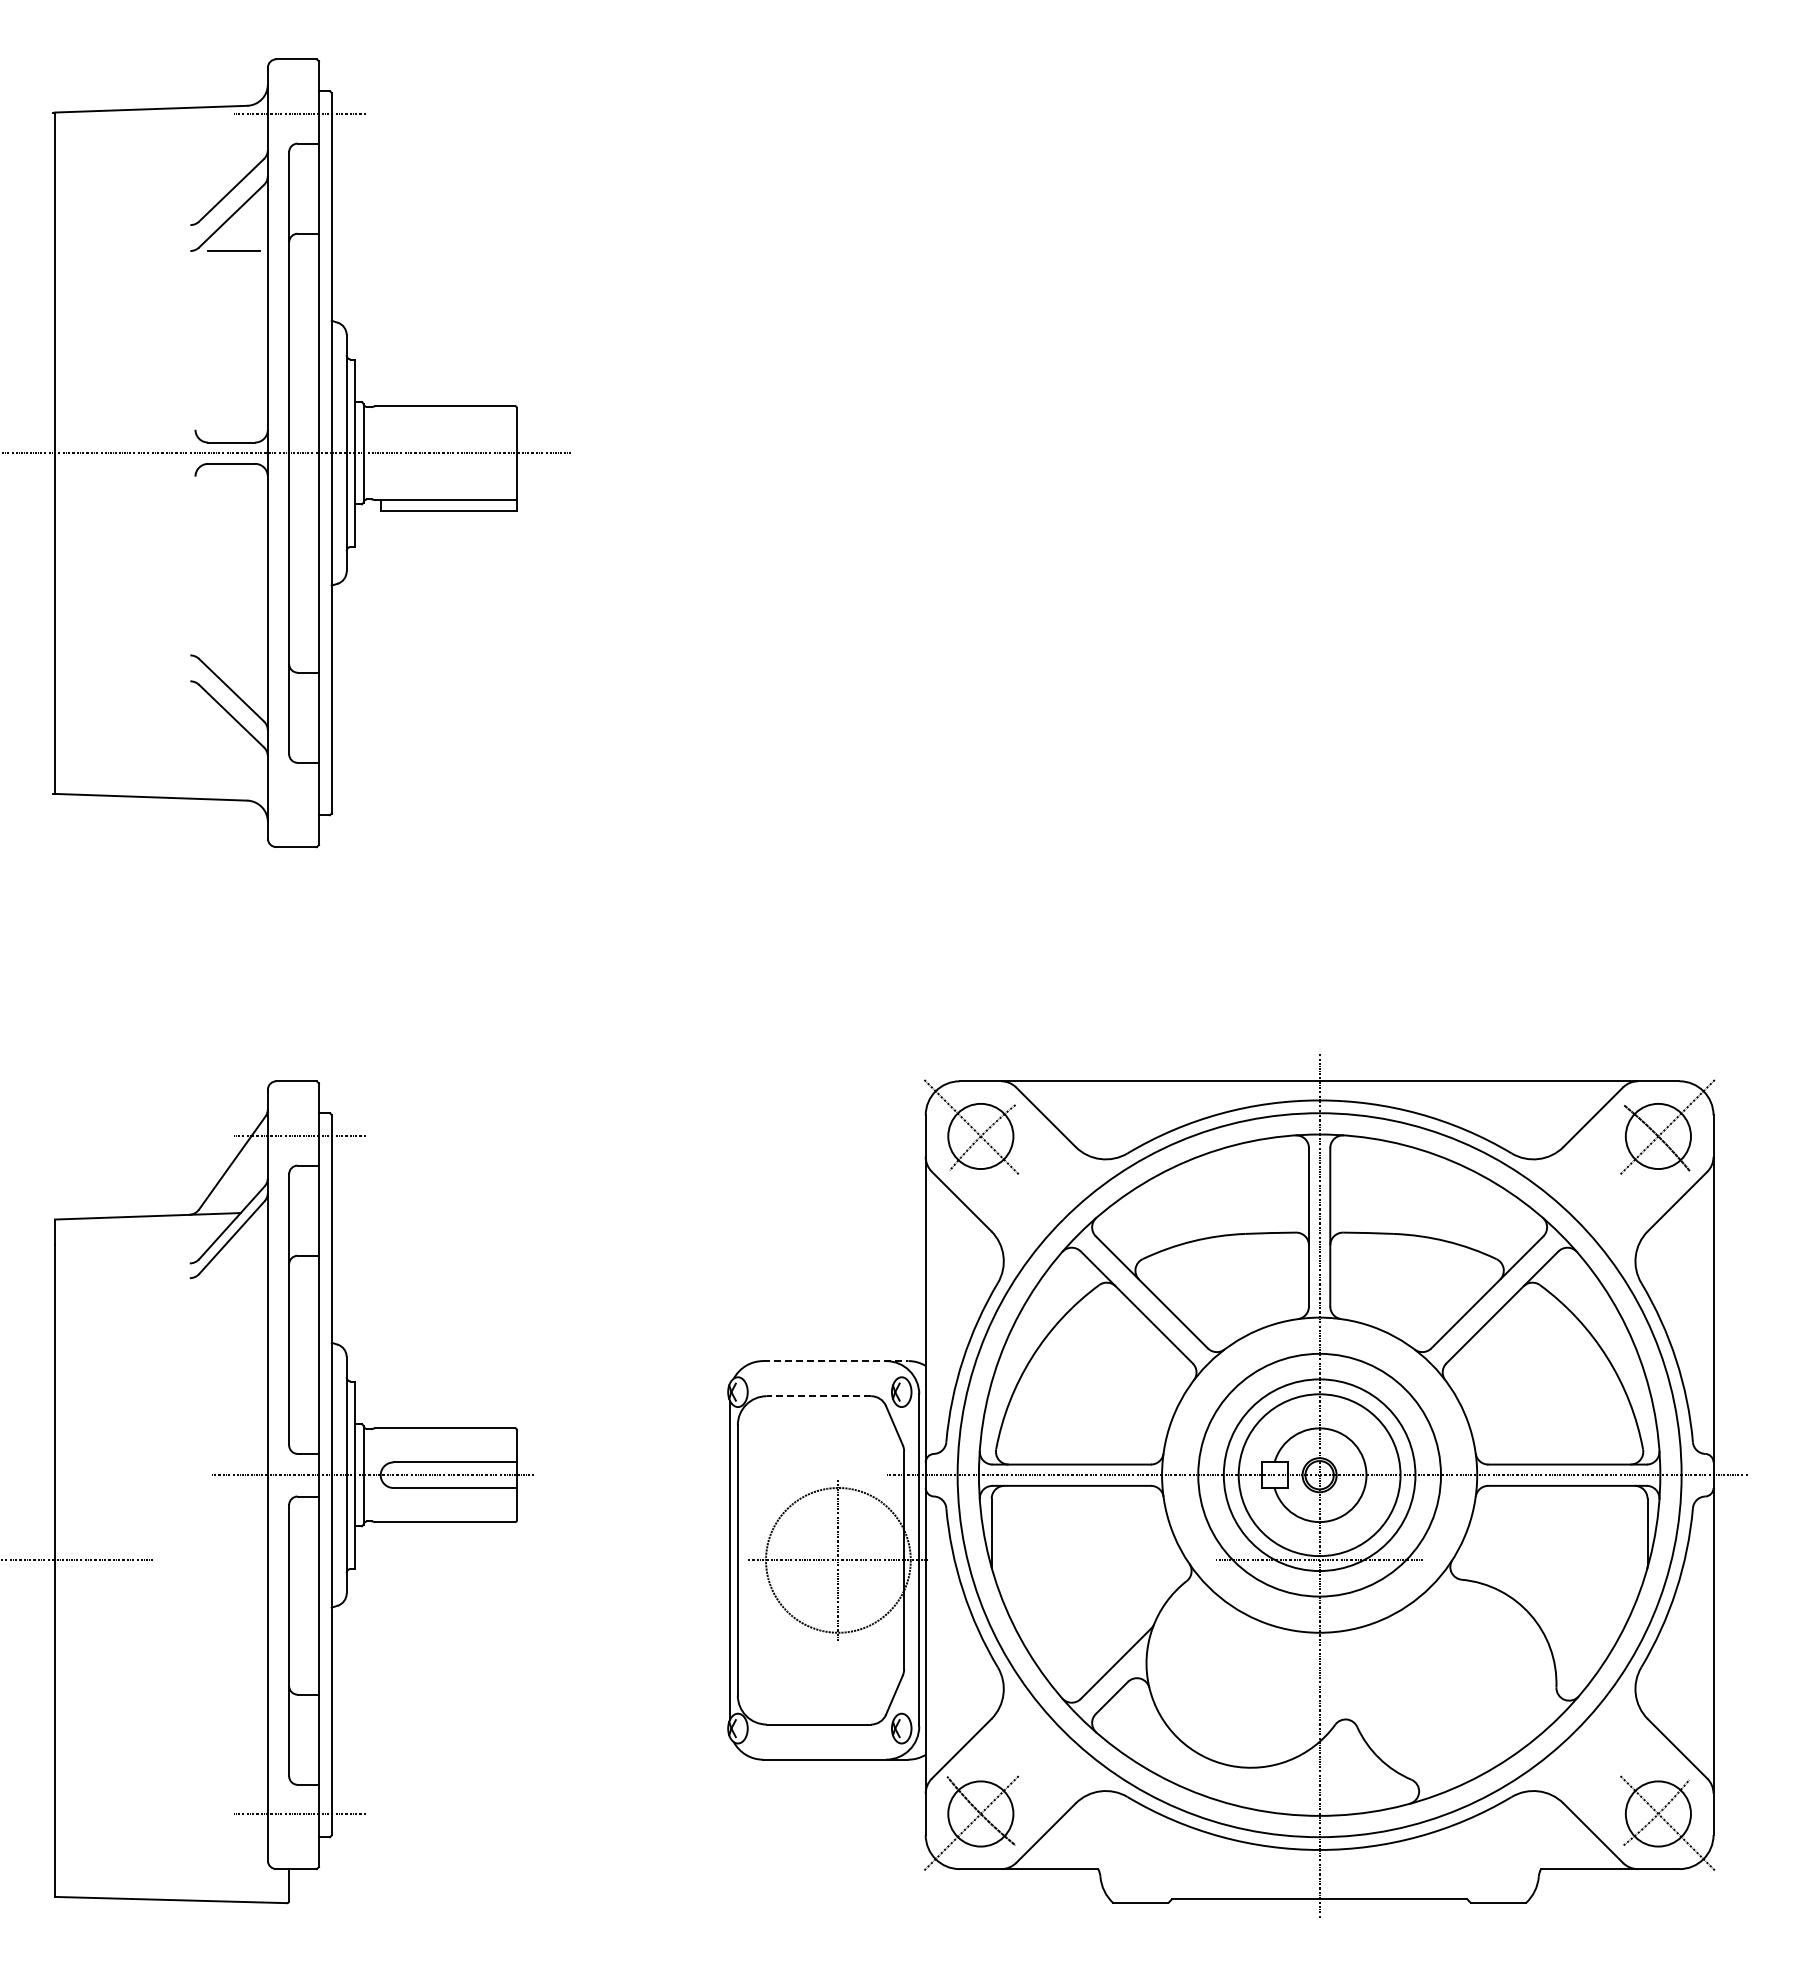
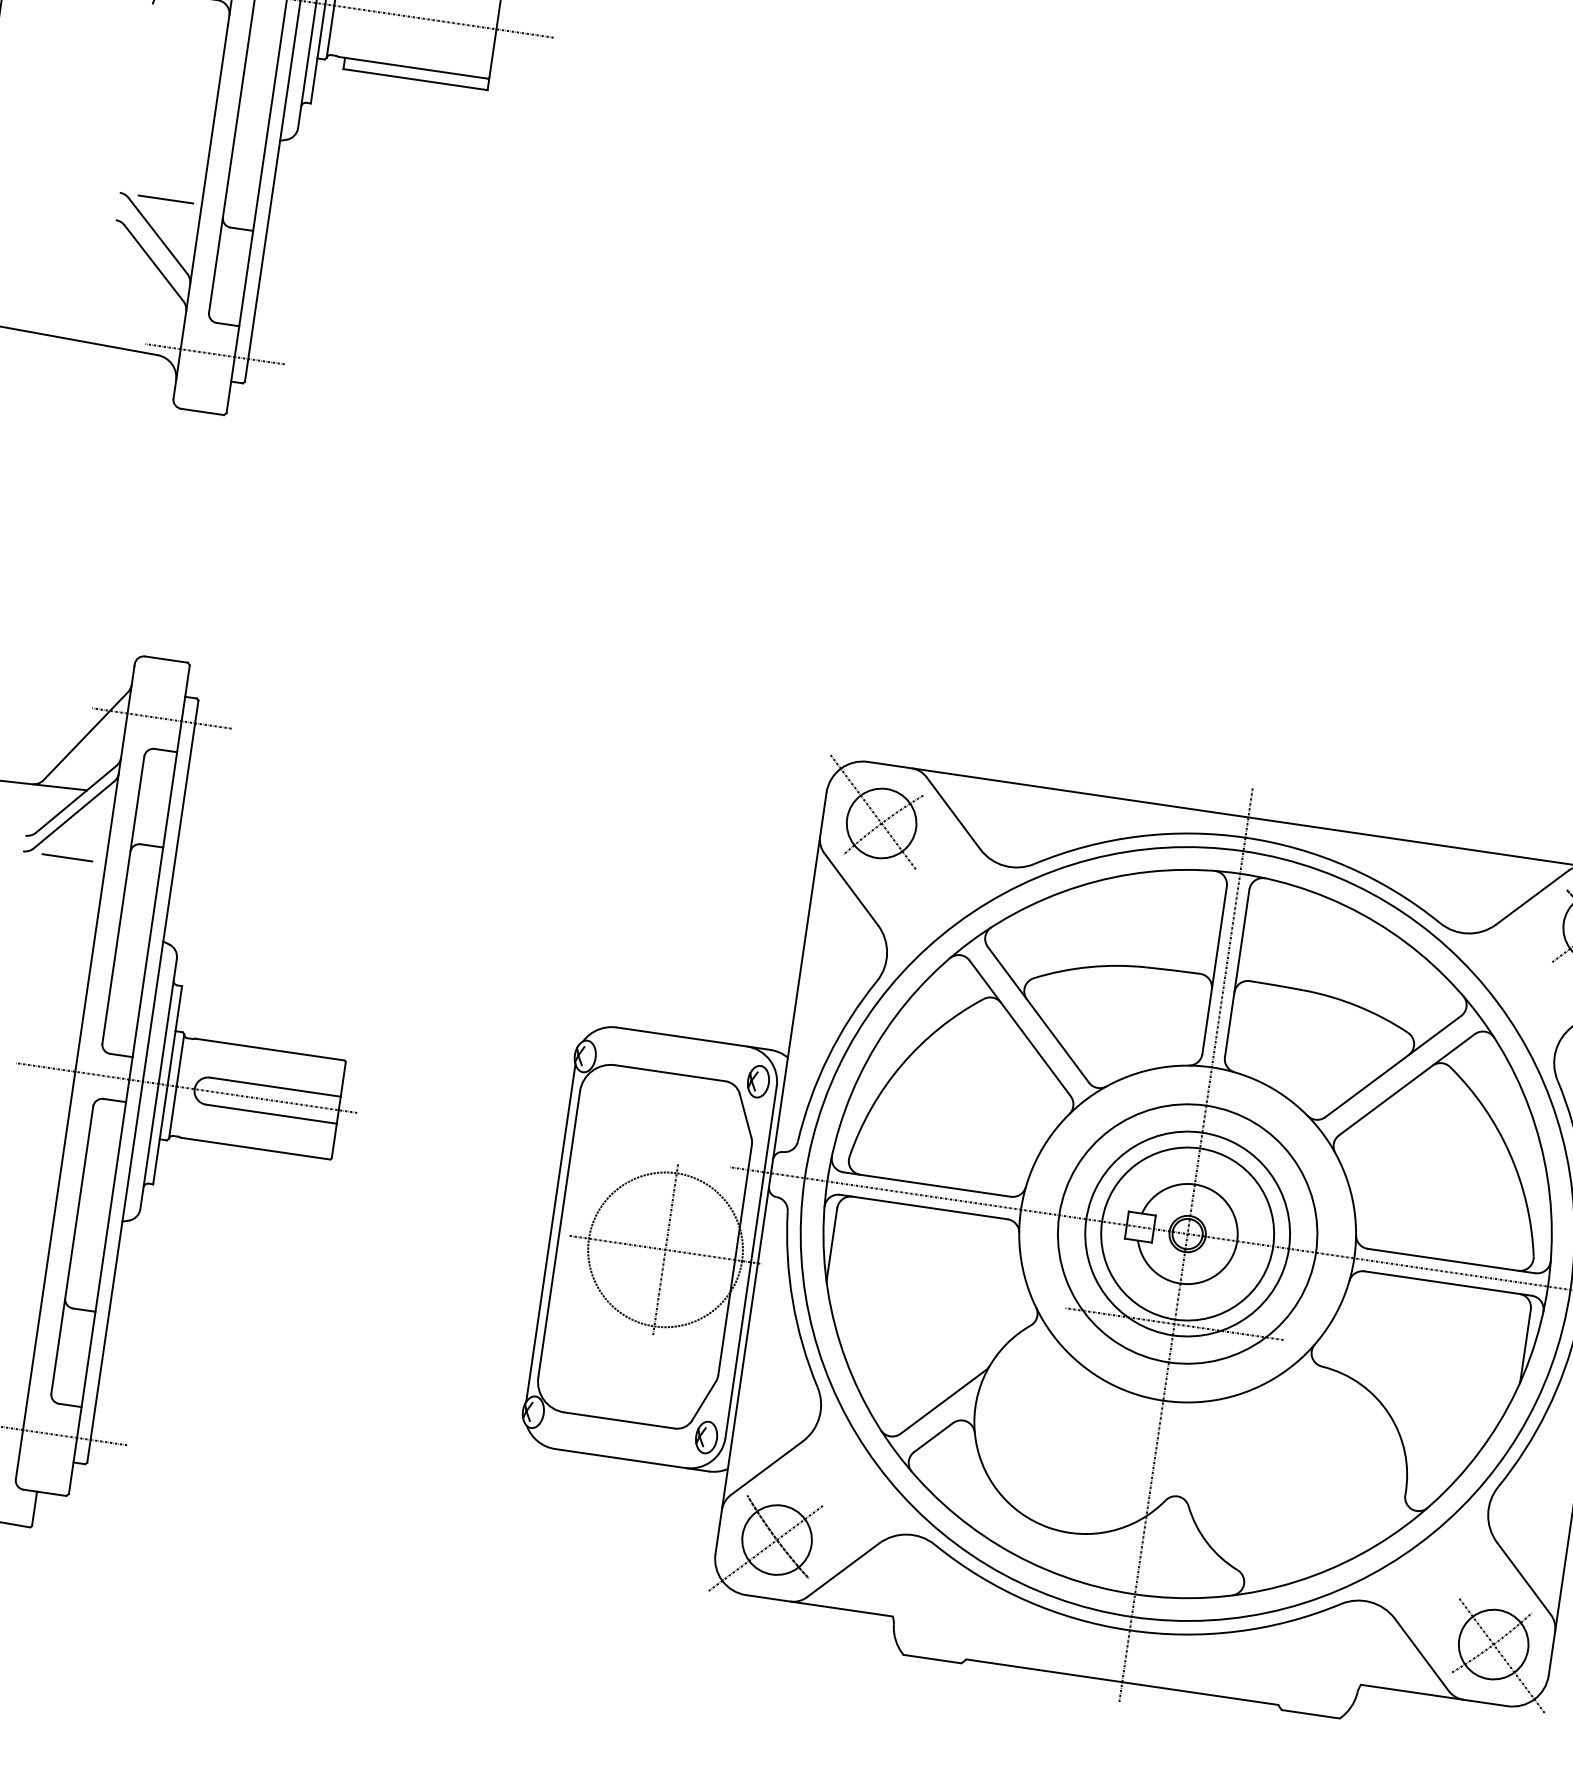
line: (233, 655) -> (165, 199), added
line: (300, 792) -> (215, 354), added
line: (231, 1278) -> (67, 858), added
line: (835, 1361) -> (693, 1039), dashed -> solid
line: (818, 1396) -> (669, 1073), dashed -> solid

